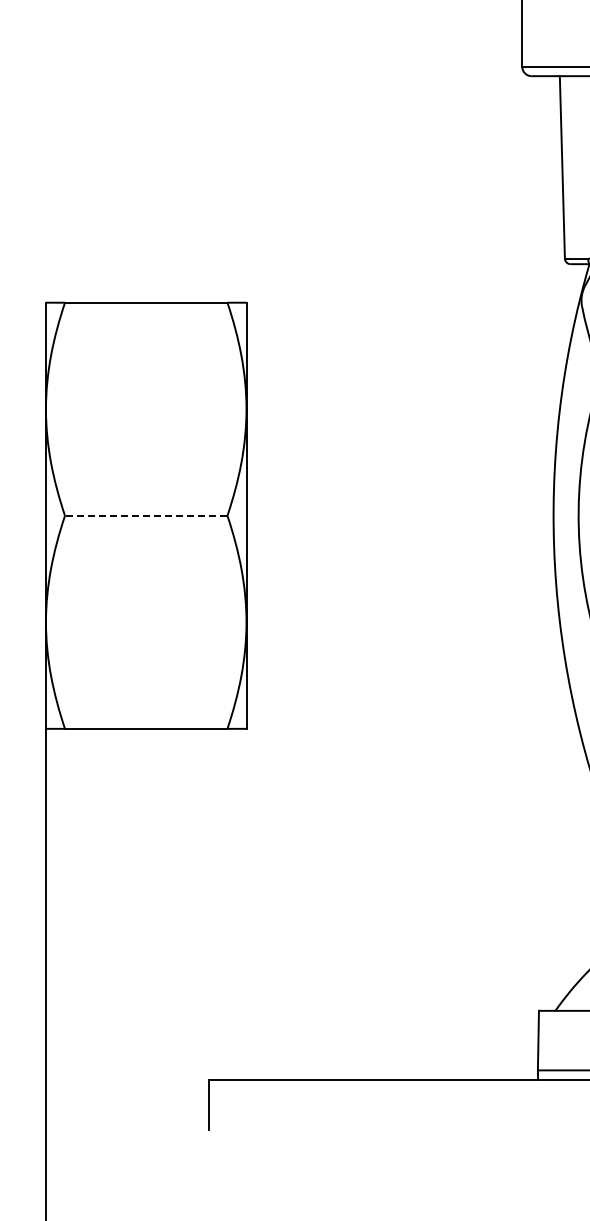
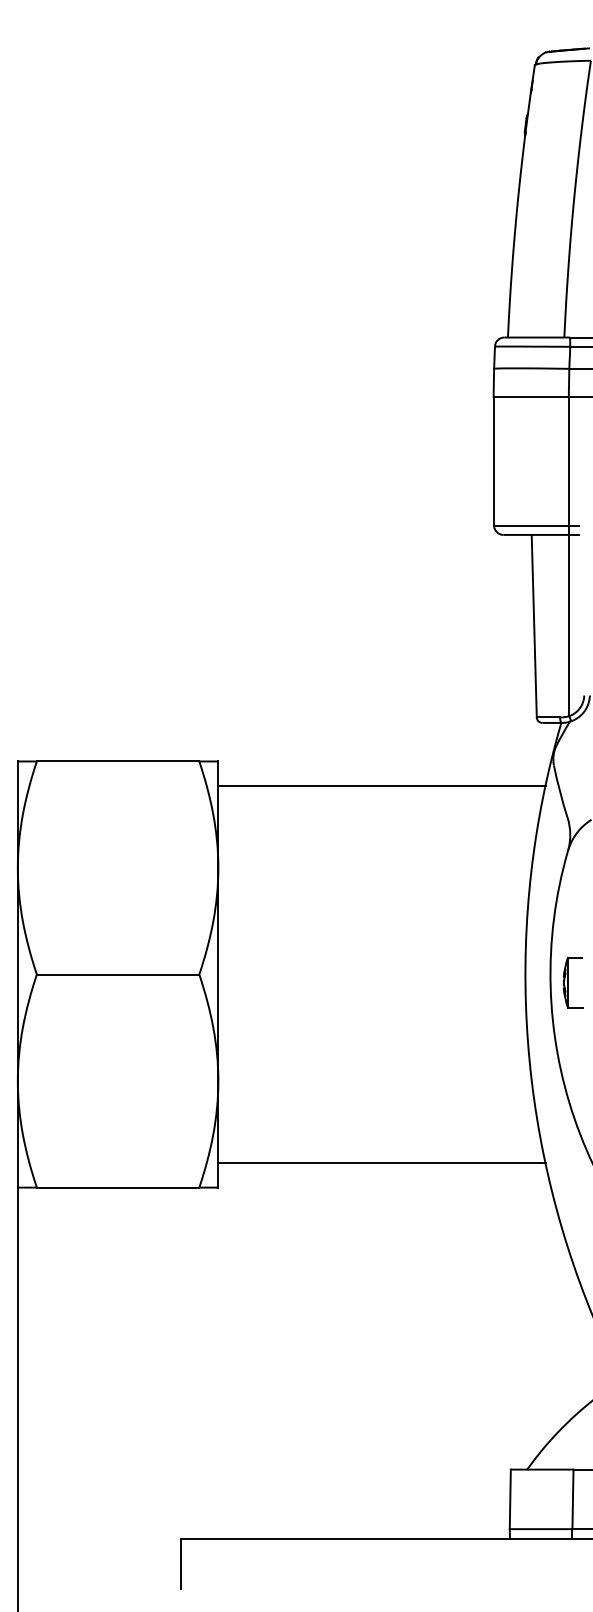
line: (409, 326) -> (381, 785), added
line: (145, 515) -> (117, 974), dashed -> solid
line: (409, 704) -> (381, 1163), added

